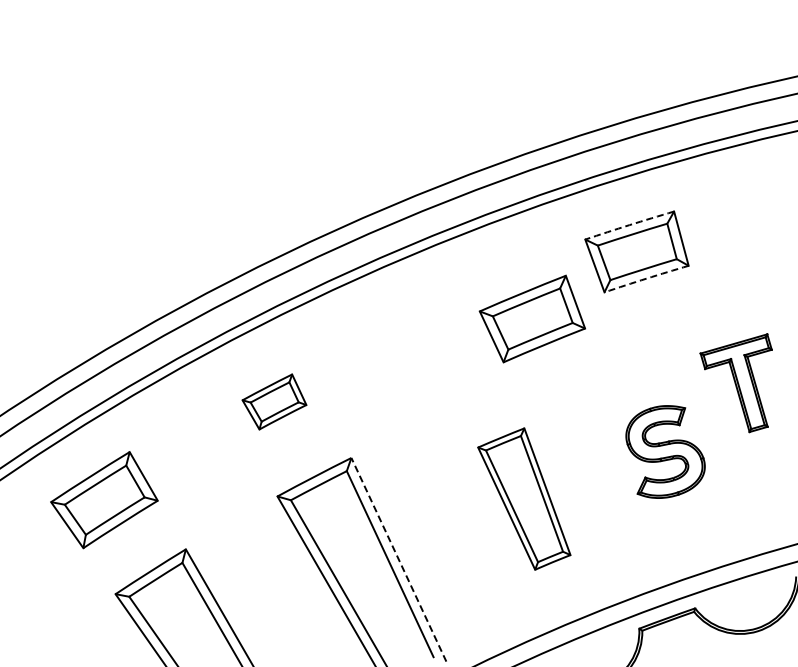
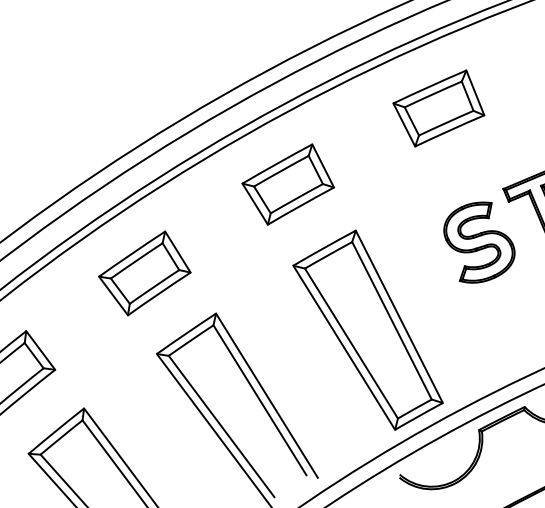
arc: (629, 225) -> (429, 86), dashed -> solid
arc: (646, 278) -> (449, 130), dashed -> solid
part: (531, 318) -> (287, 184), moved
part: (274, 401) -> (144, 273), size x1.67
part: (665, 451) -> (479, 242), moved
part: (524, 498) -> (367, 330), size x1.67
line: (398, 559) -> (266, 395), dashed -> solid

